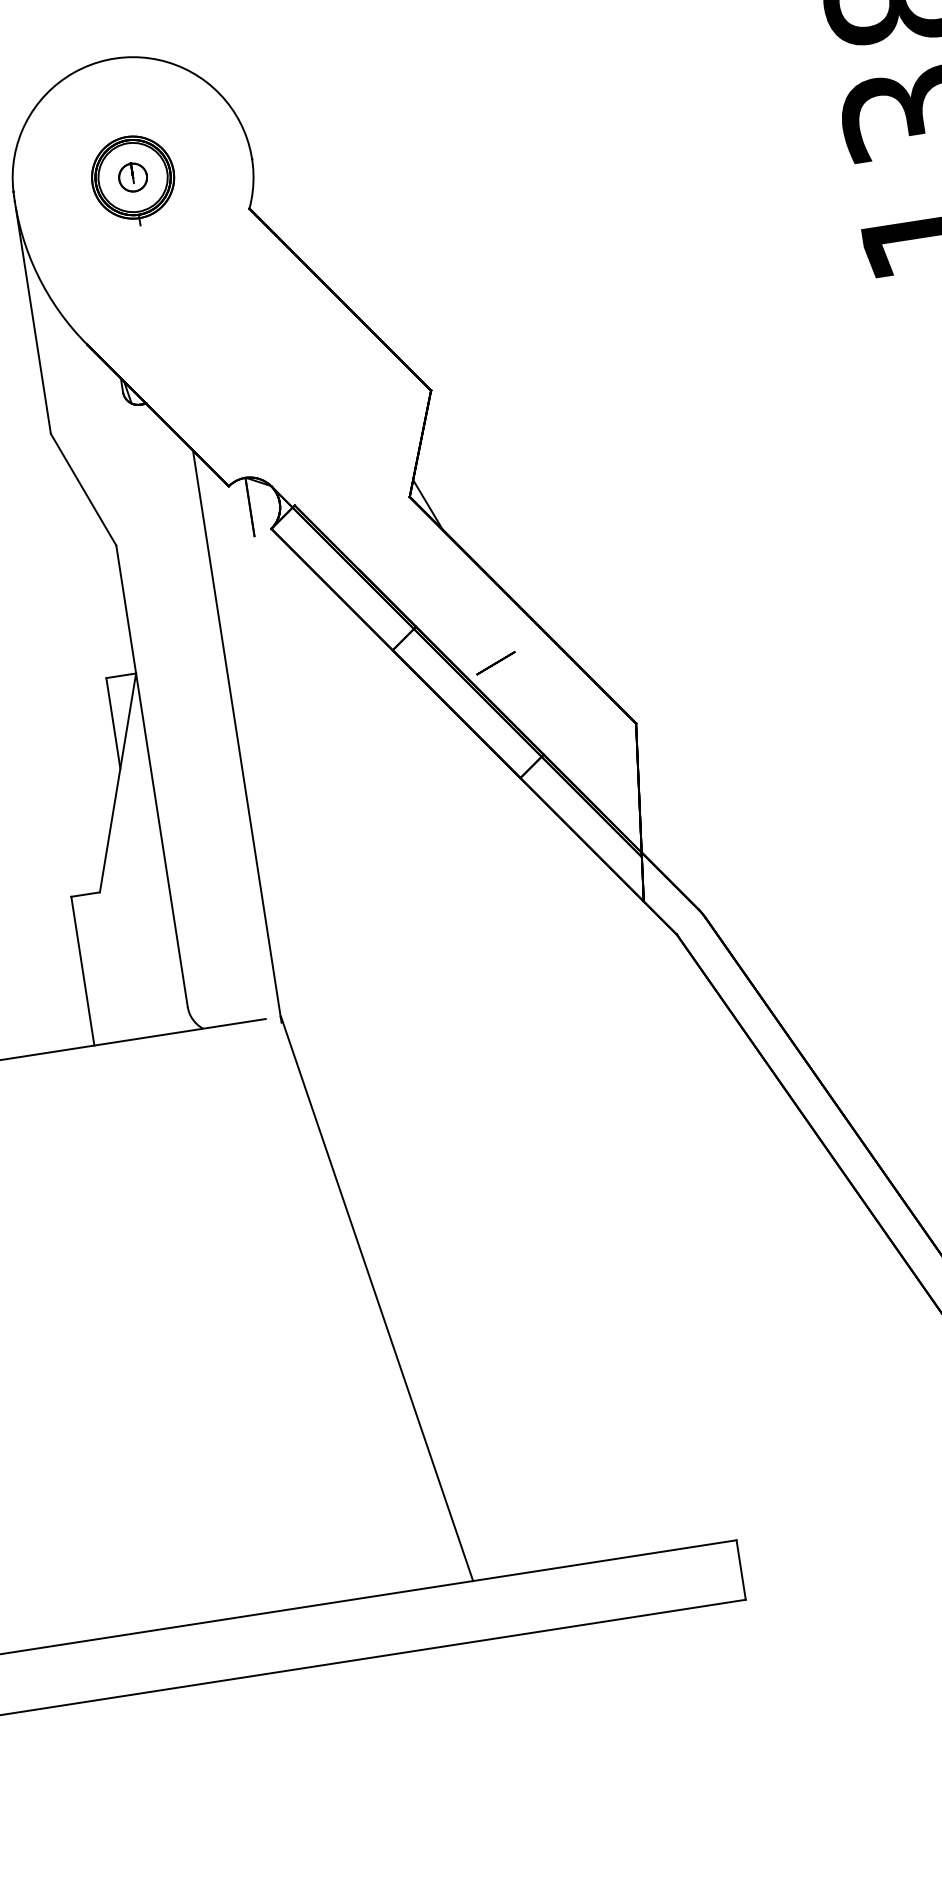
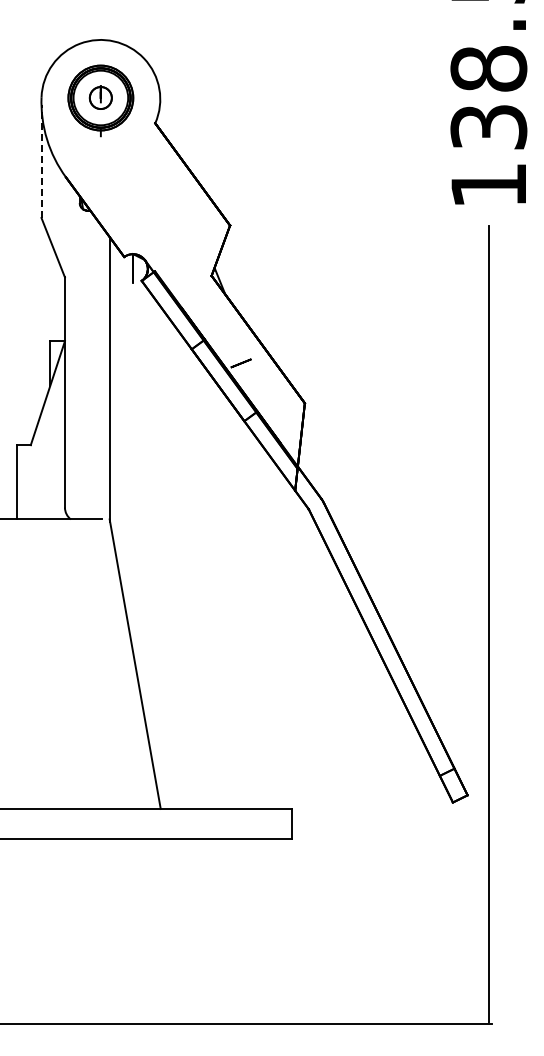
part: (132, 182) -> (100, 101), size x1.6
line: (33, 320) -> (41, 161), solid -> dashed

